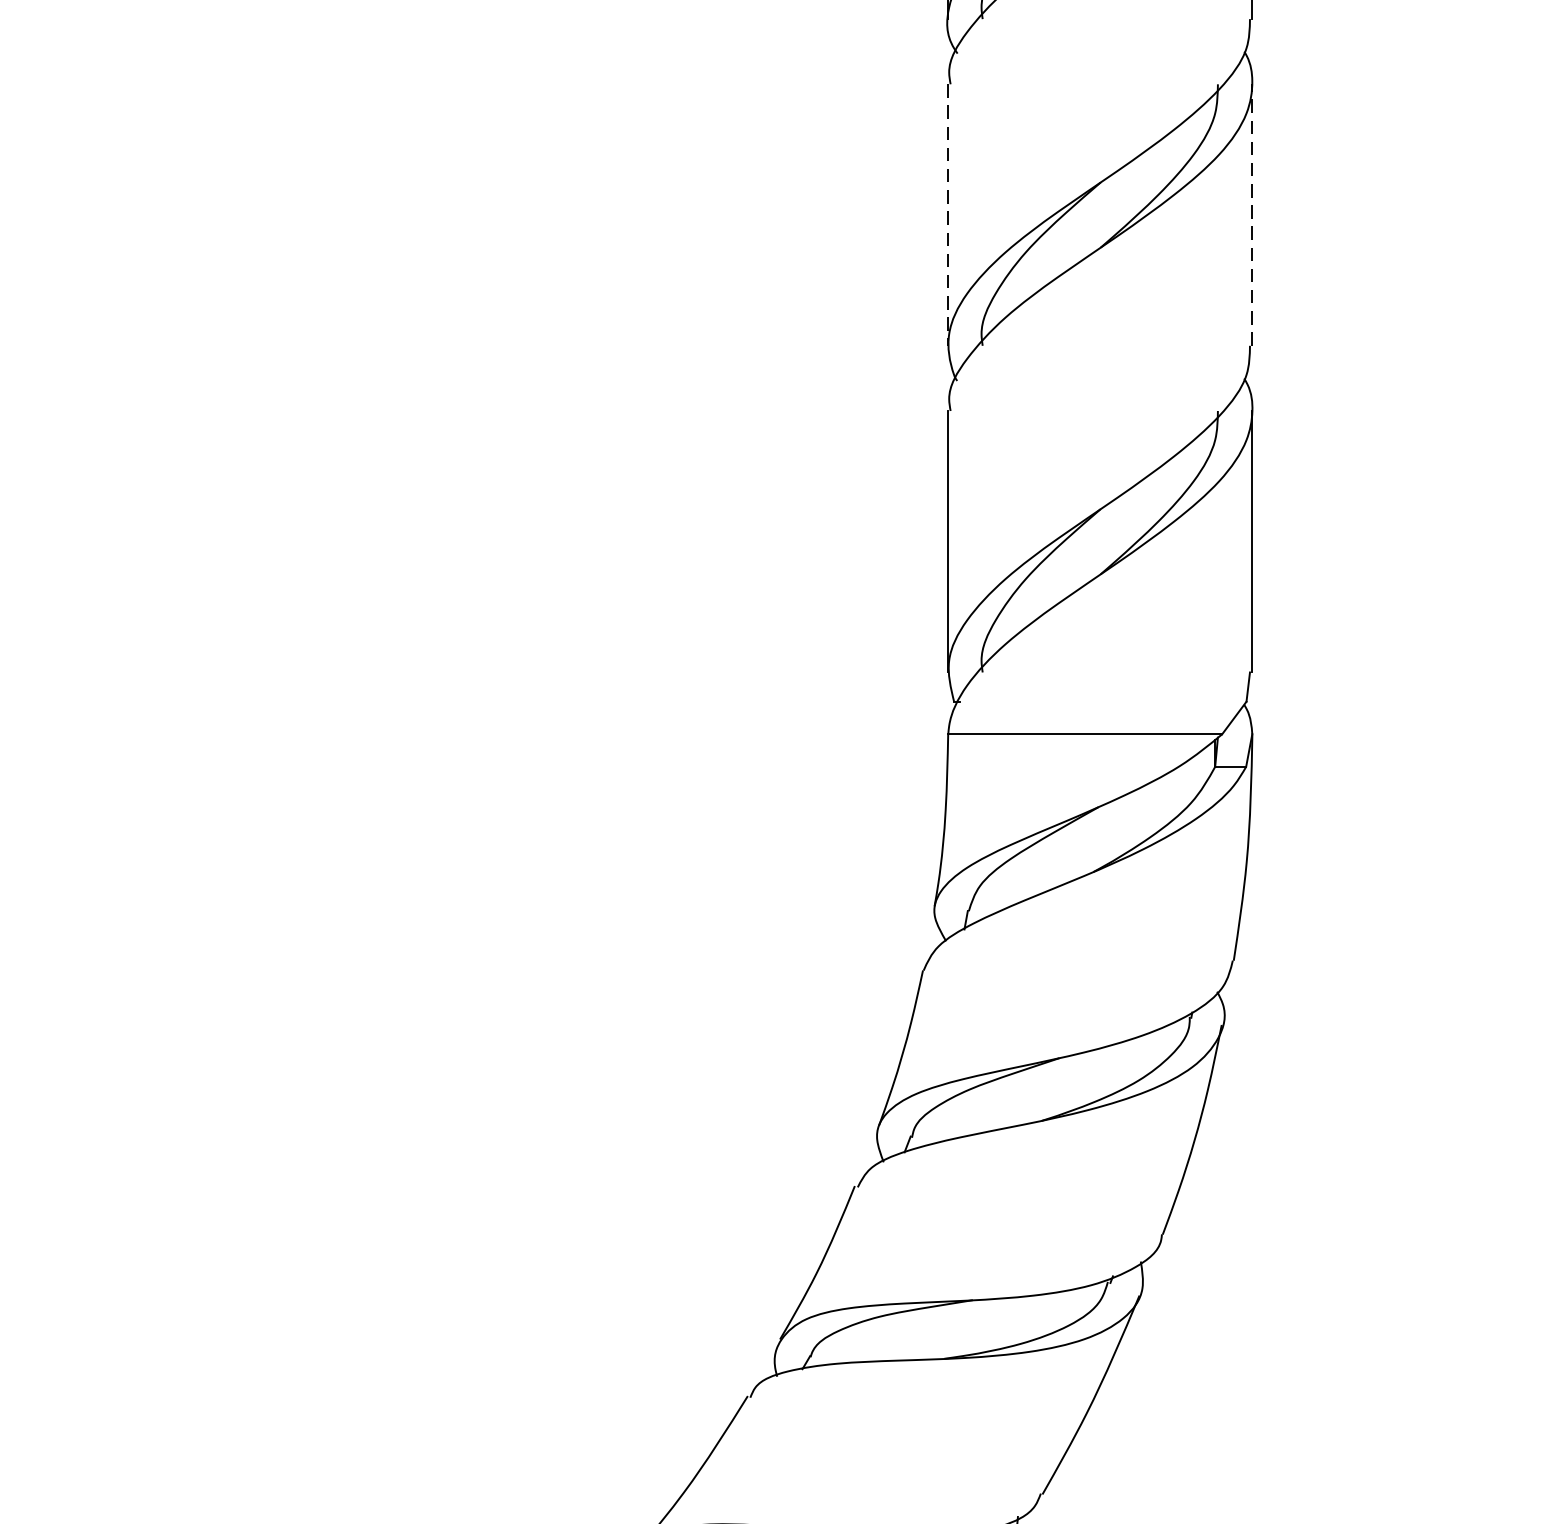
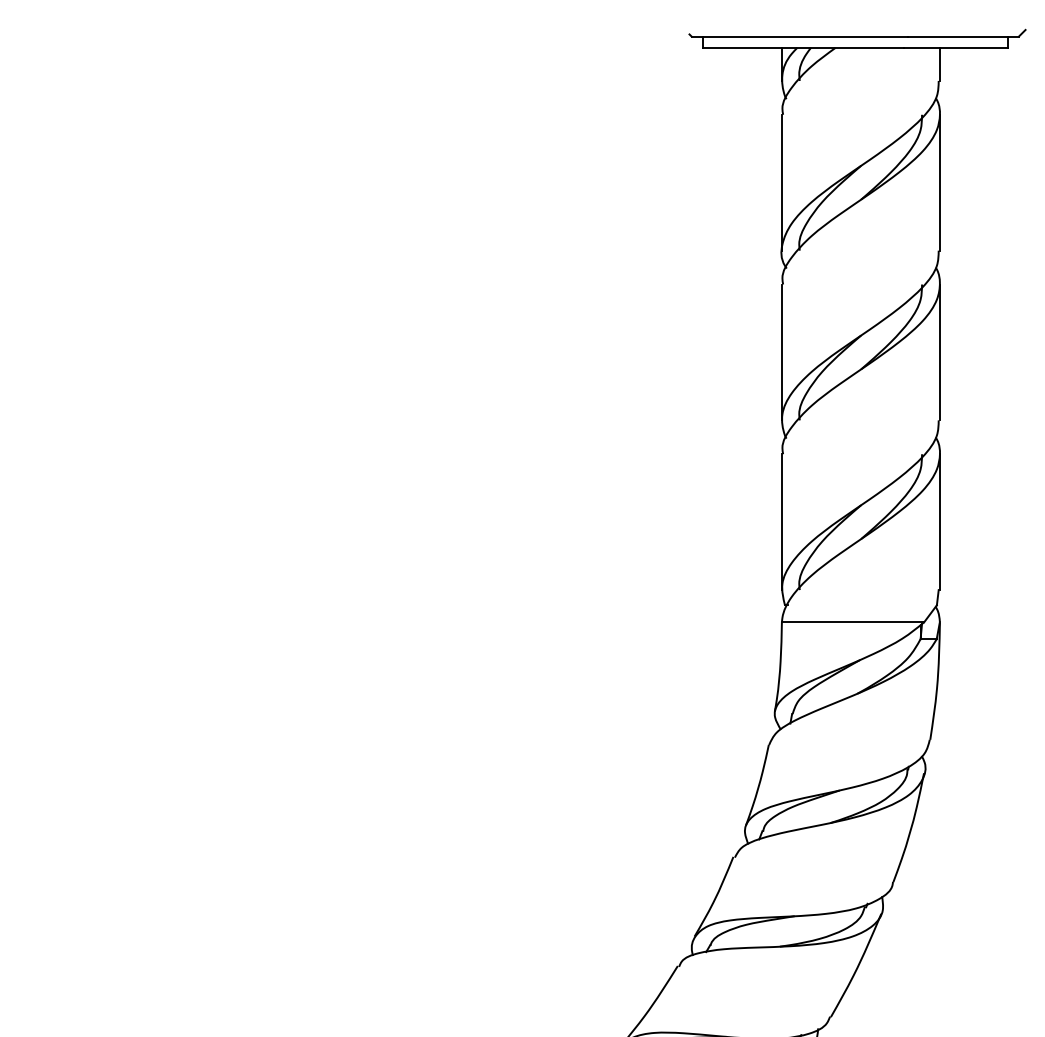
line: (947, 215) -> (781, 352), dashed -> solid
line: (1251, 215) -> (939, 352), dashed -> solid

